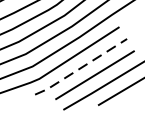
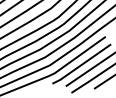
line: (80, 68) -> (81, 65), dashed -> solid

